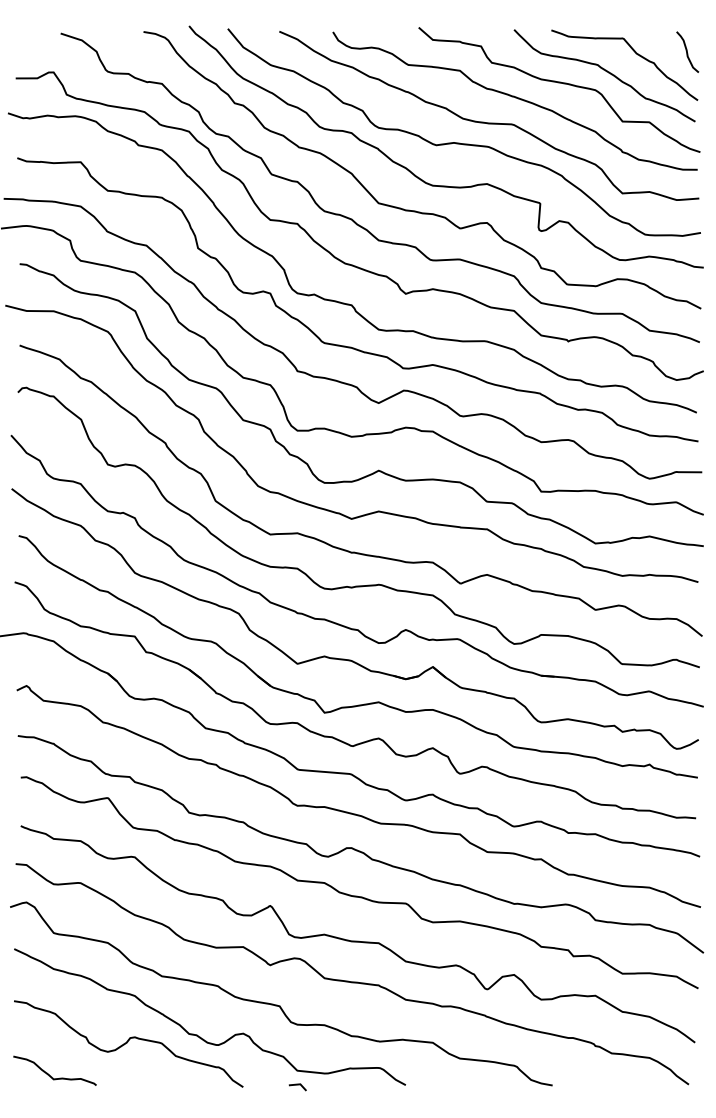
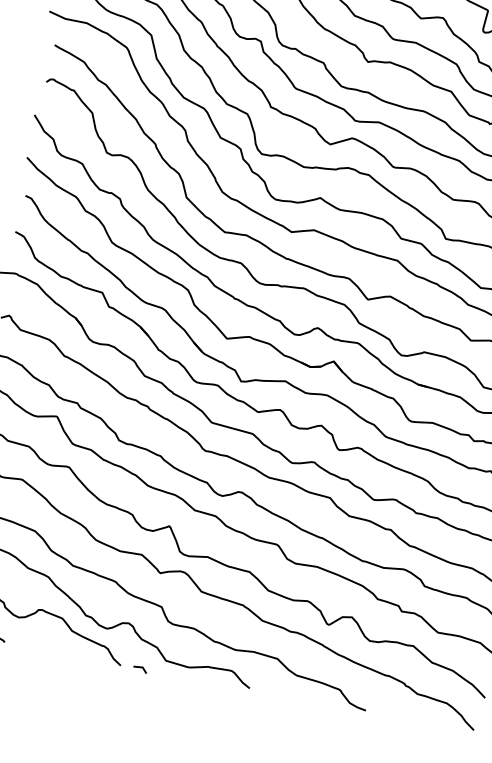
line: (297, 1085) -> (140, 668), moved

